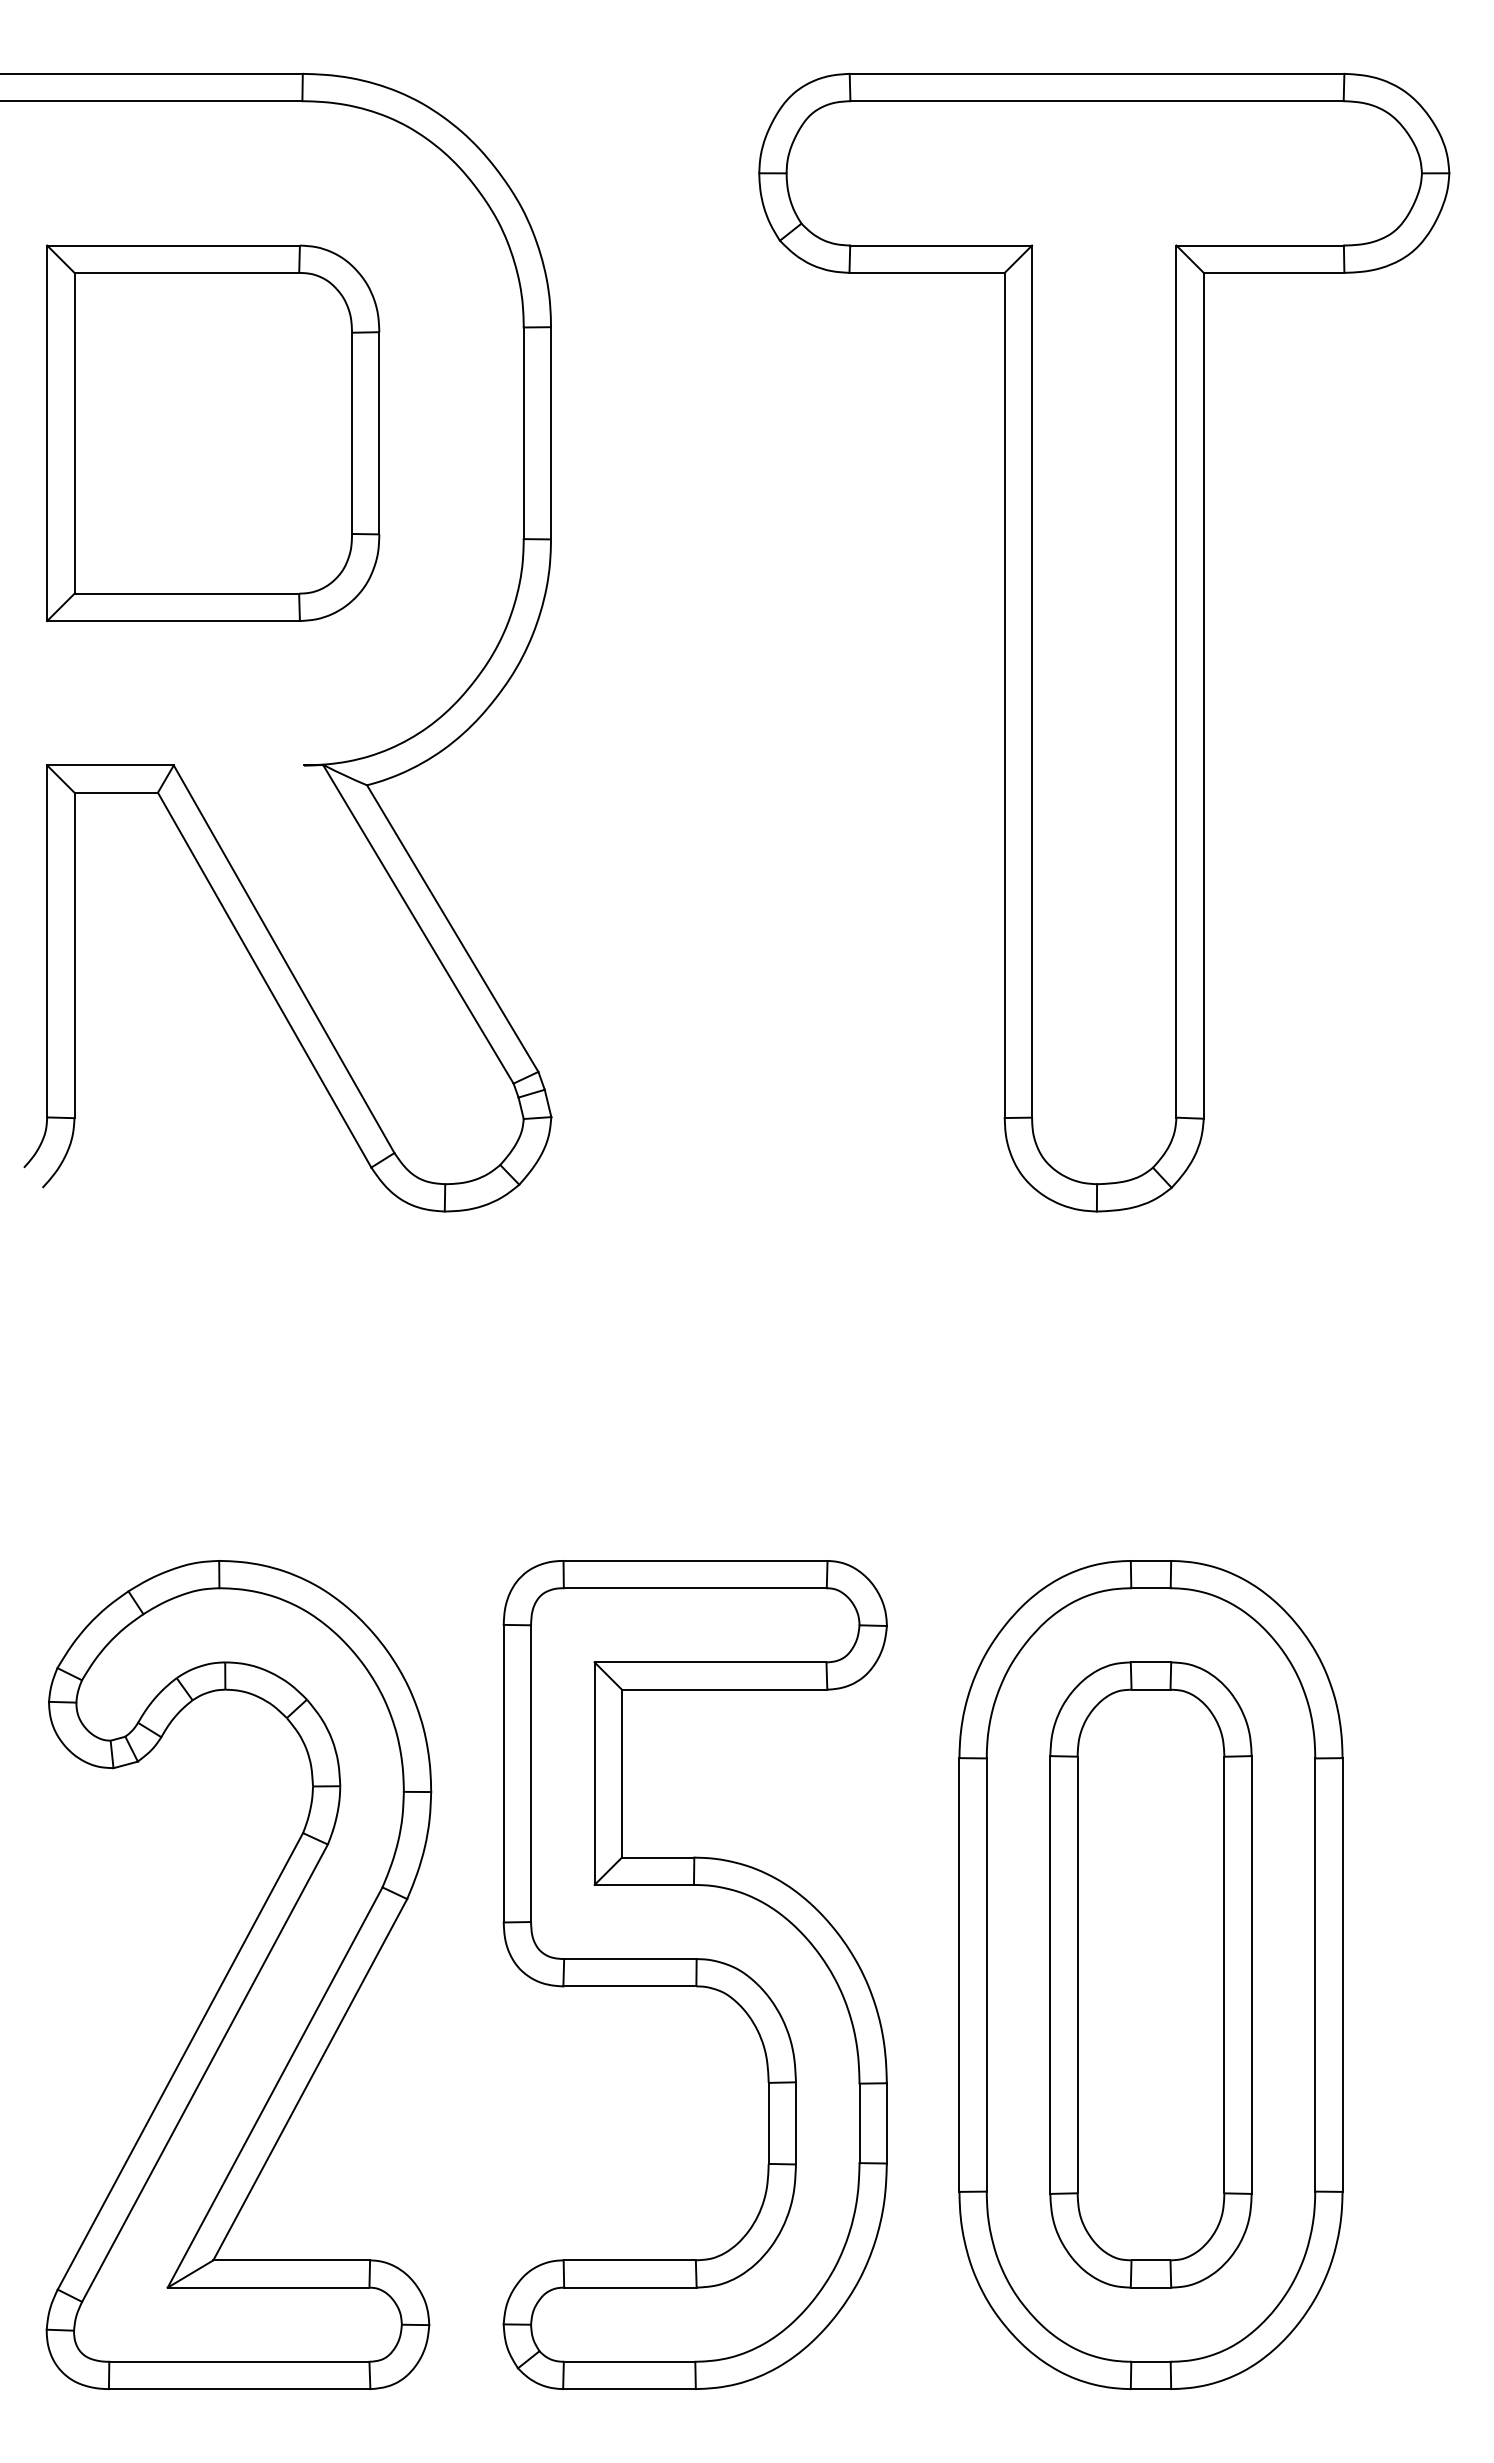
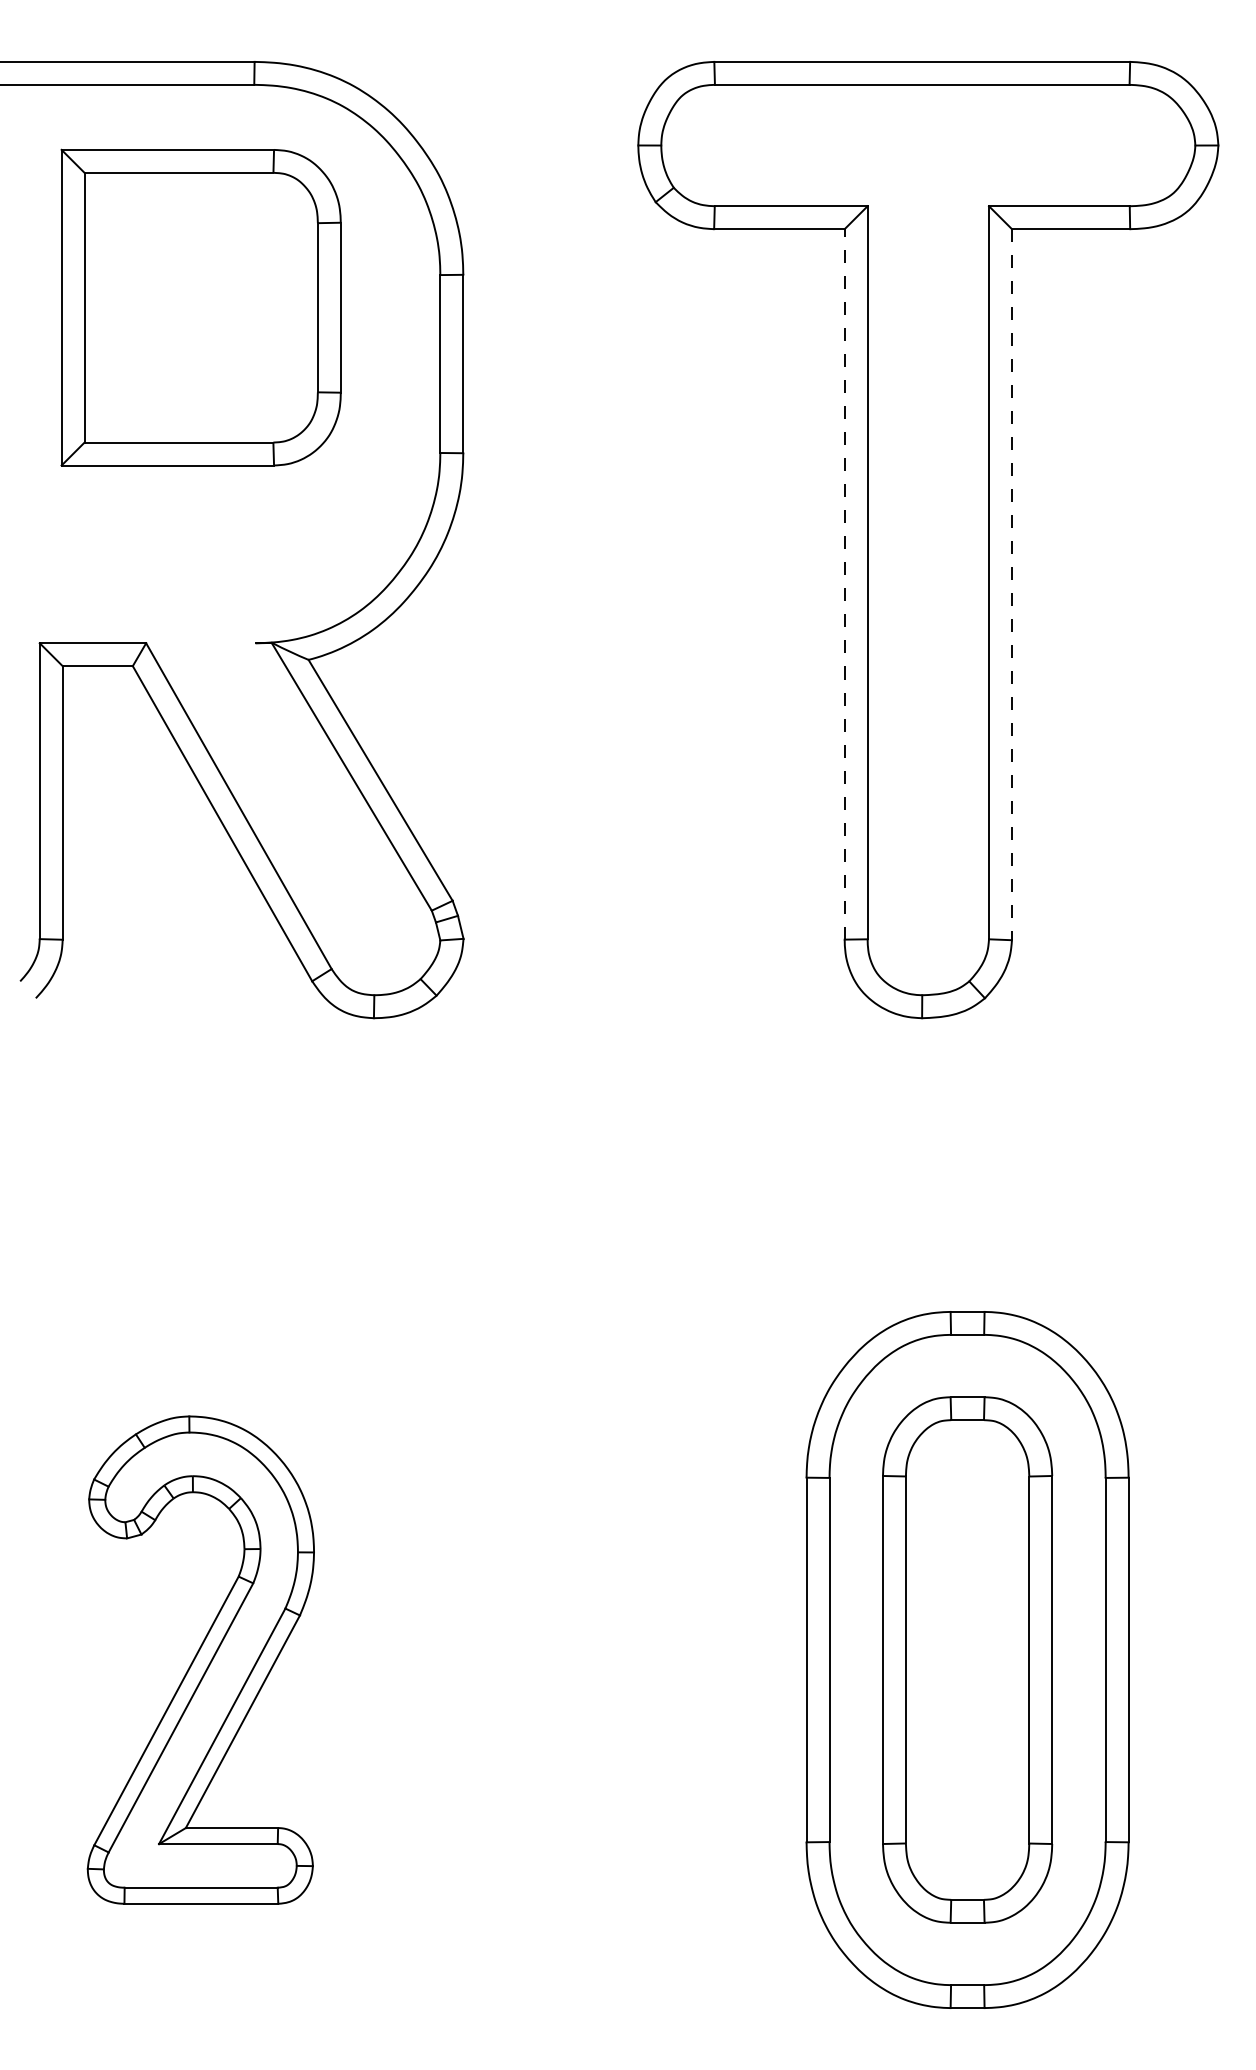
part: (213, 433) -> (201, 307), moved
line: (1004, 695) -> (844, 584), solid -> dashed
line: (1203, 695) -> (1011, 584), solid -> dashed
part: (694, 1974) -> (583, 1659), removed
part: (238, 1975) -> (200, 1660), size x0.7

